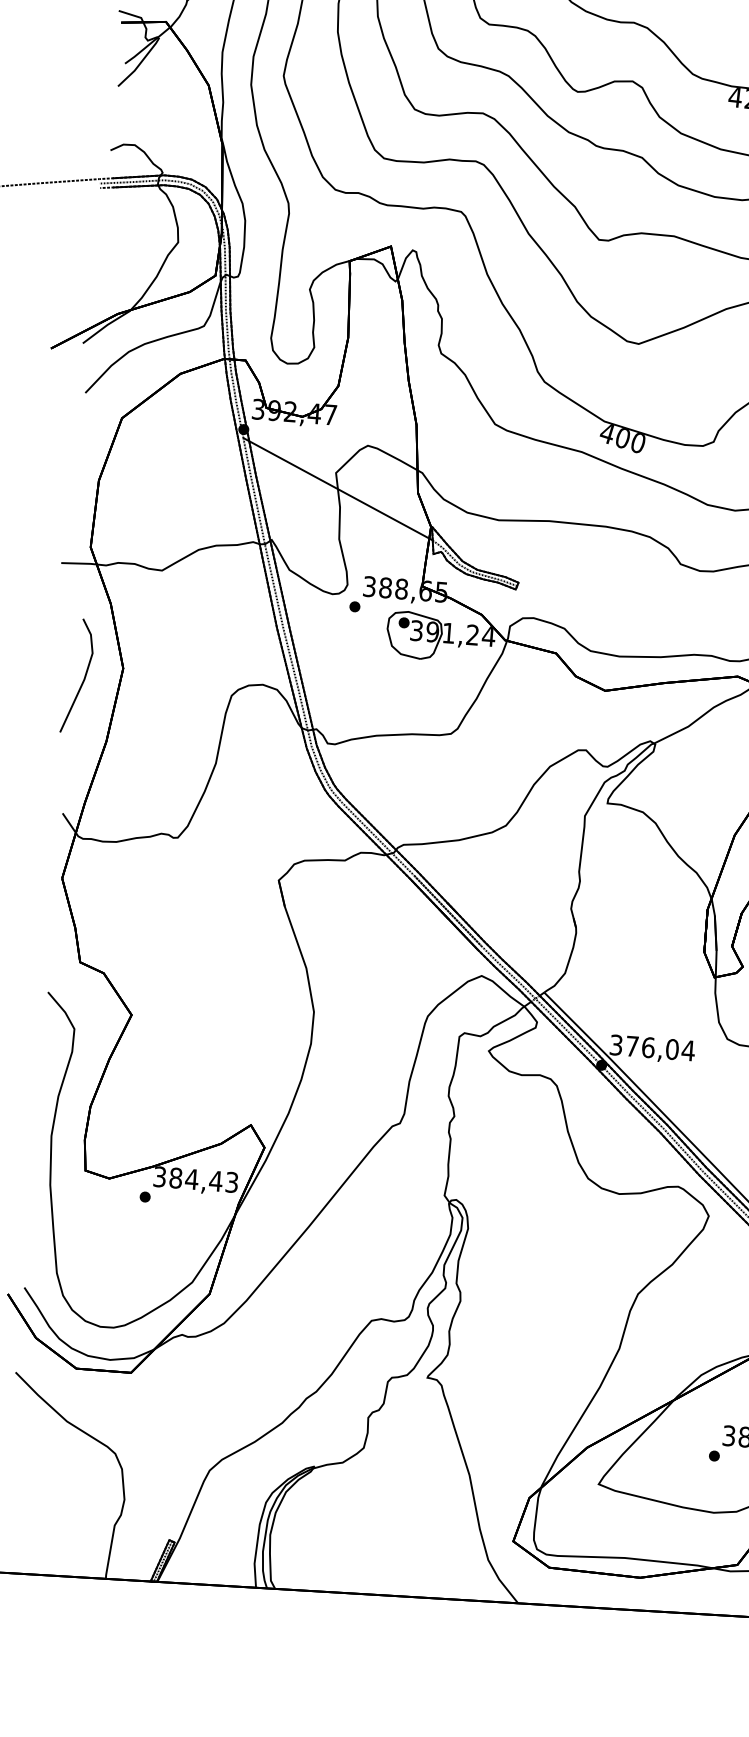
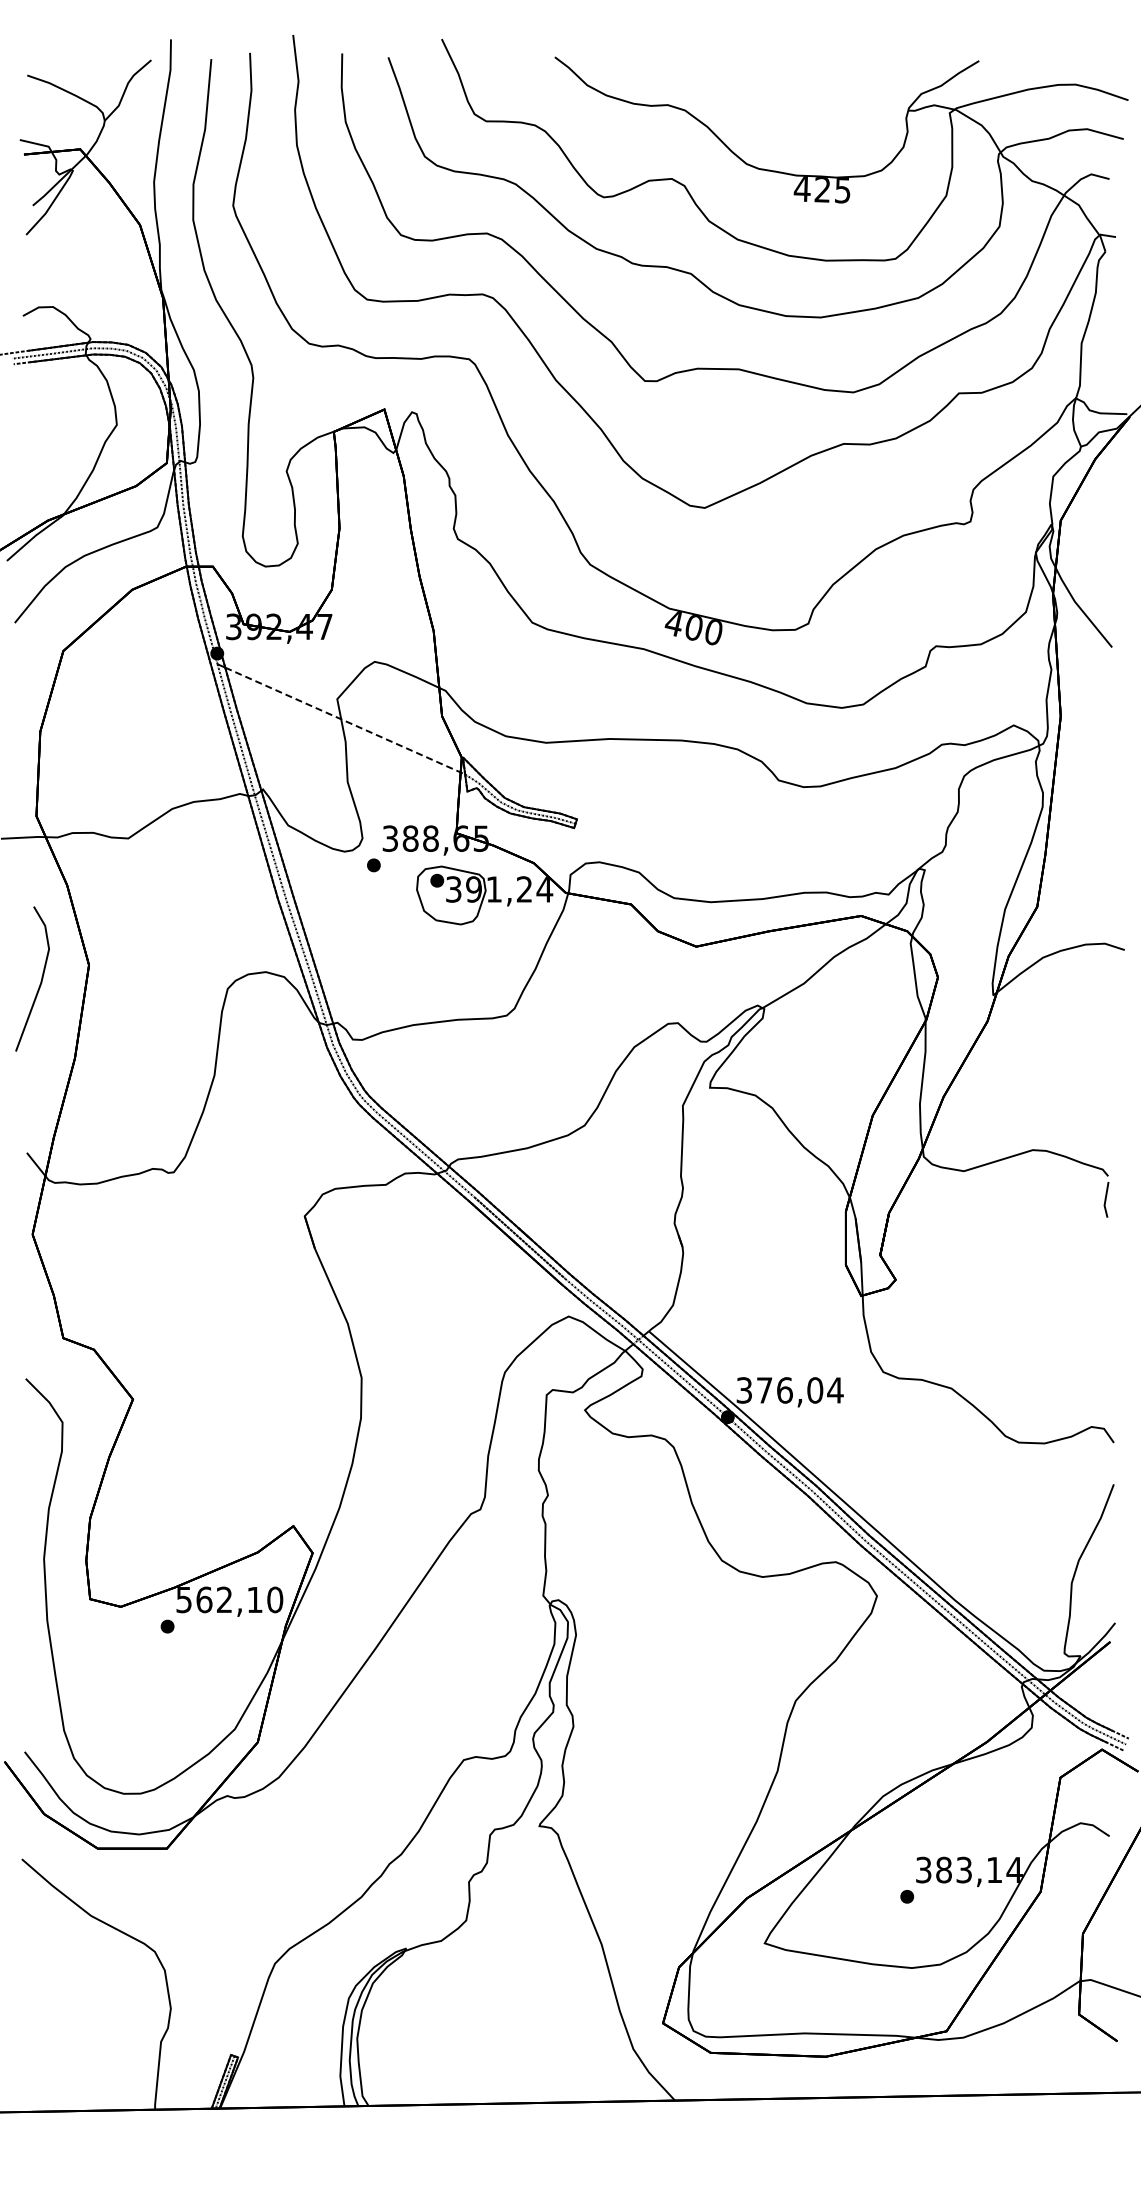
line: (341, 491) -> (345, 721), solid -> dashed
text: (196, 1179) -> (230, 1599), 384,43 -> 562,10

